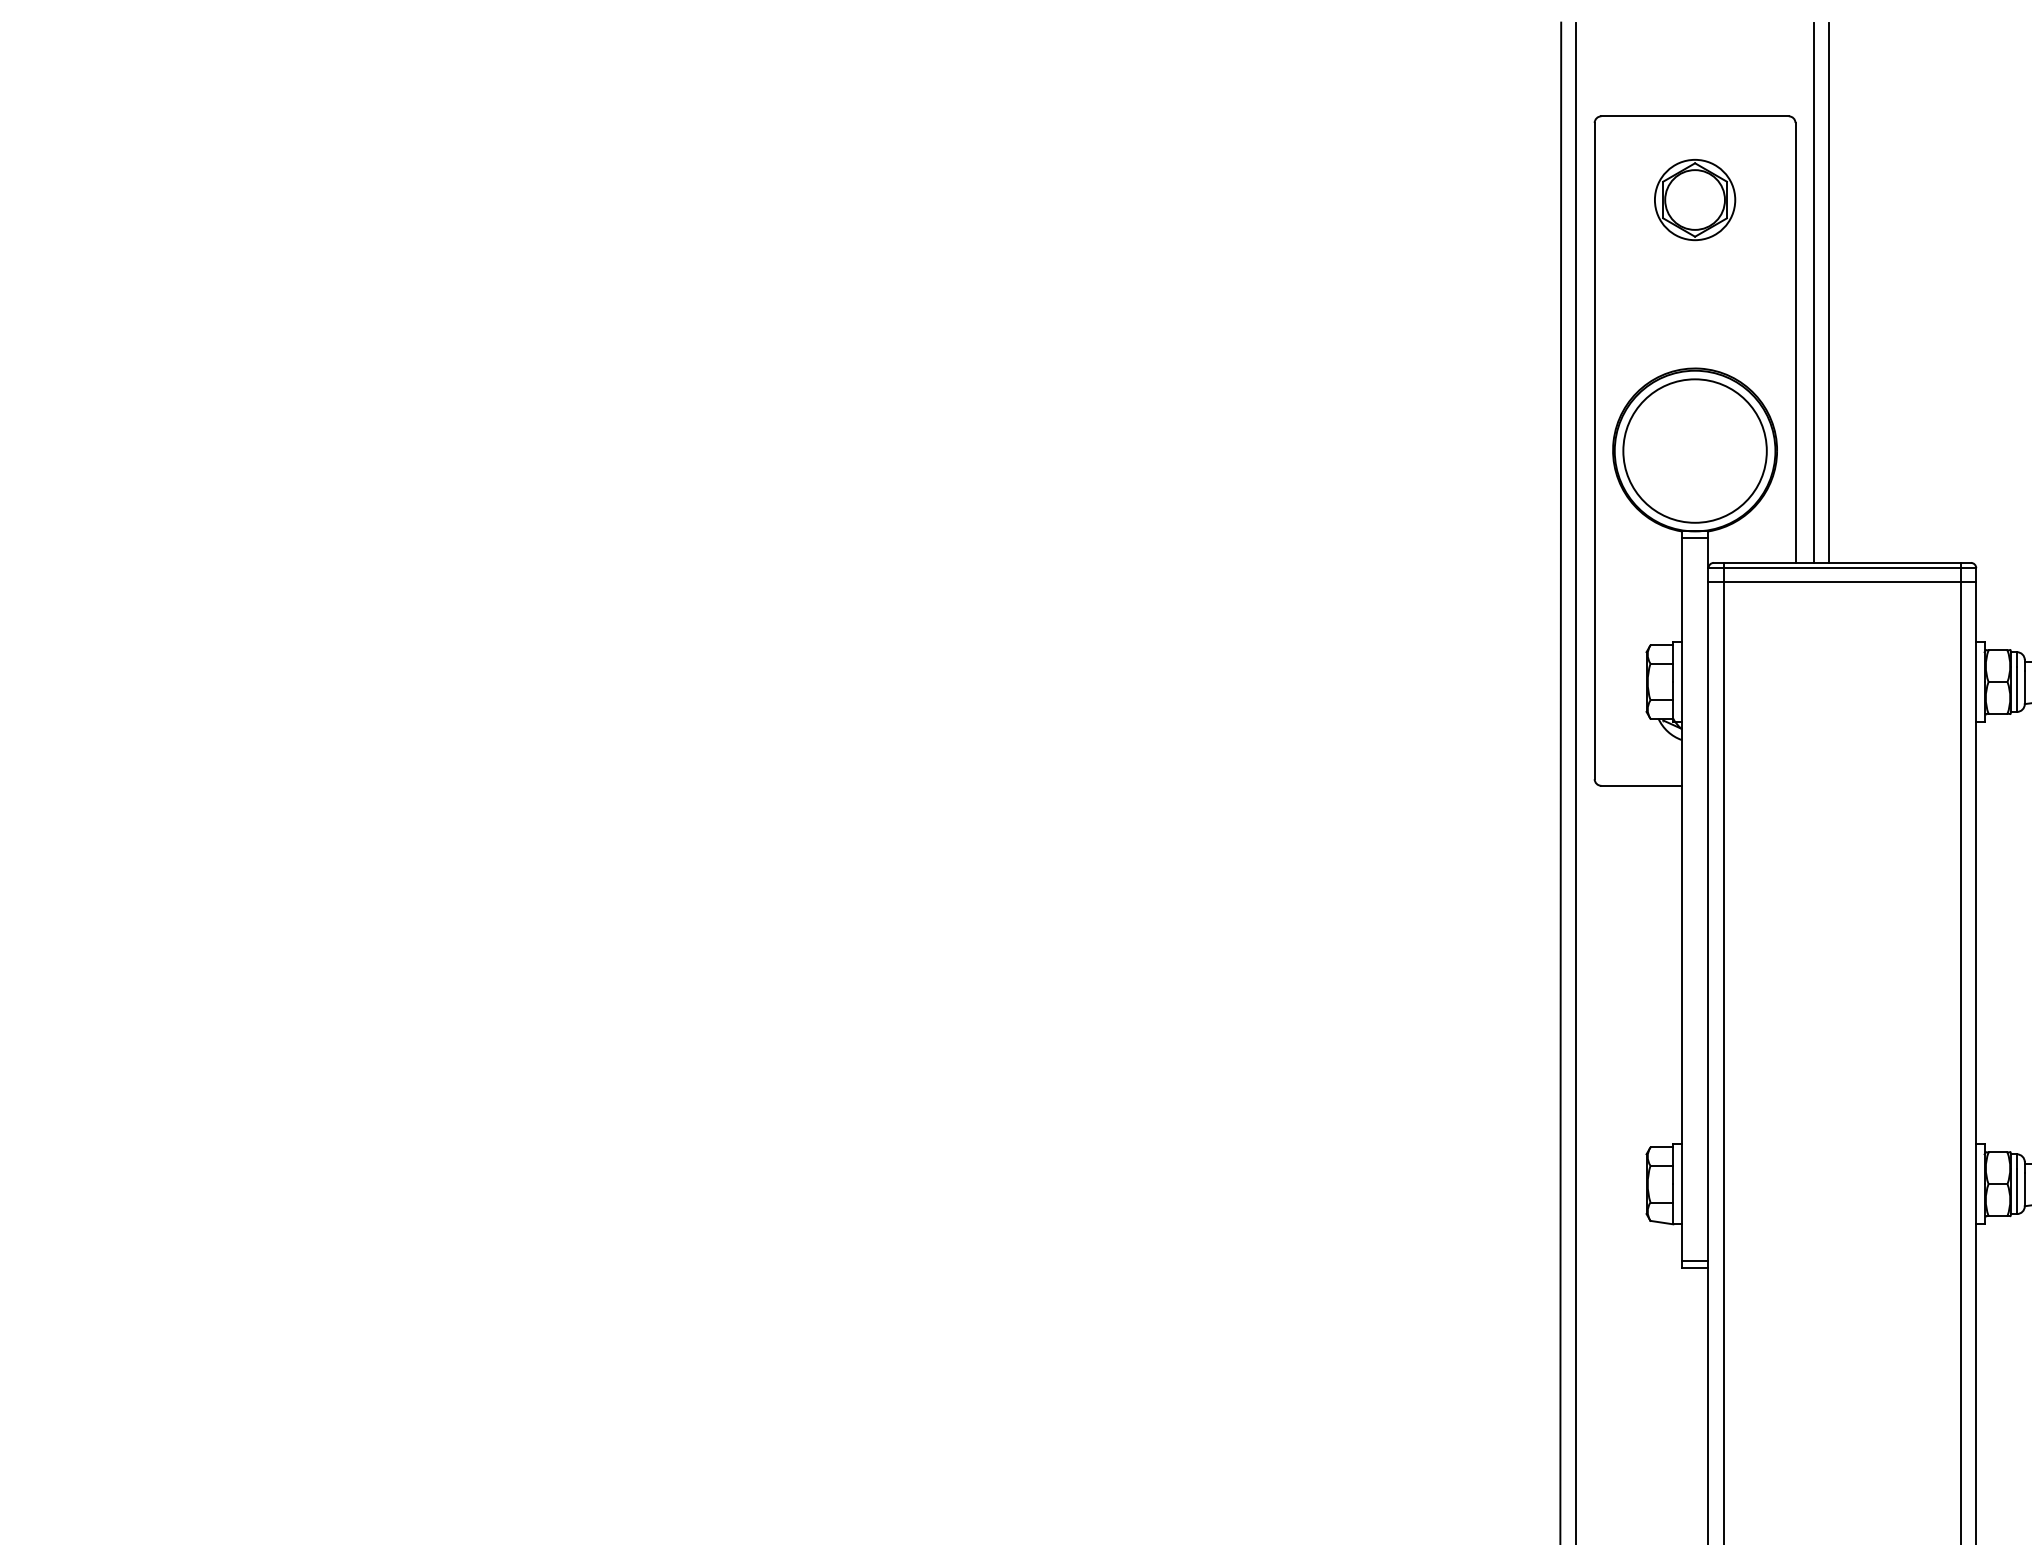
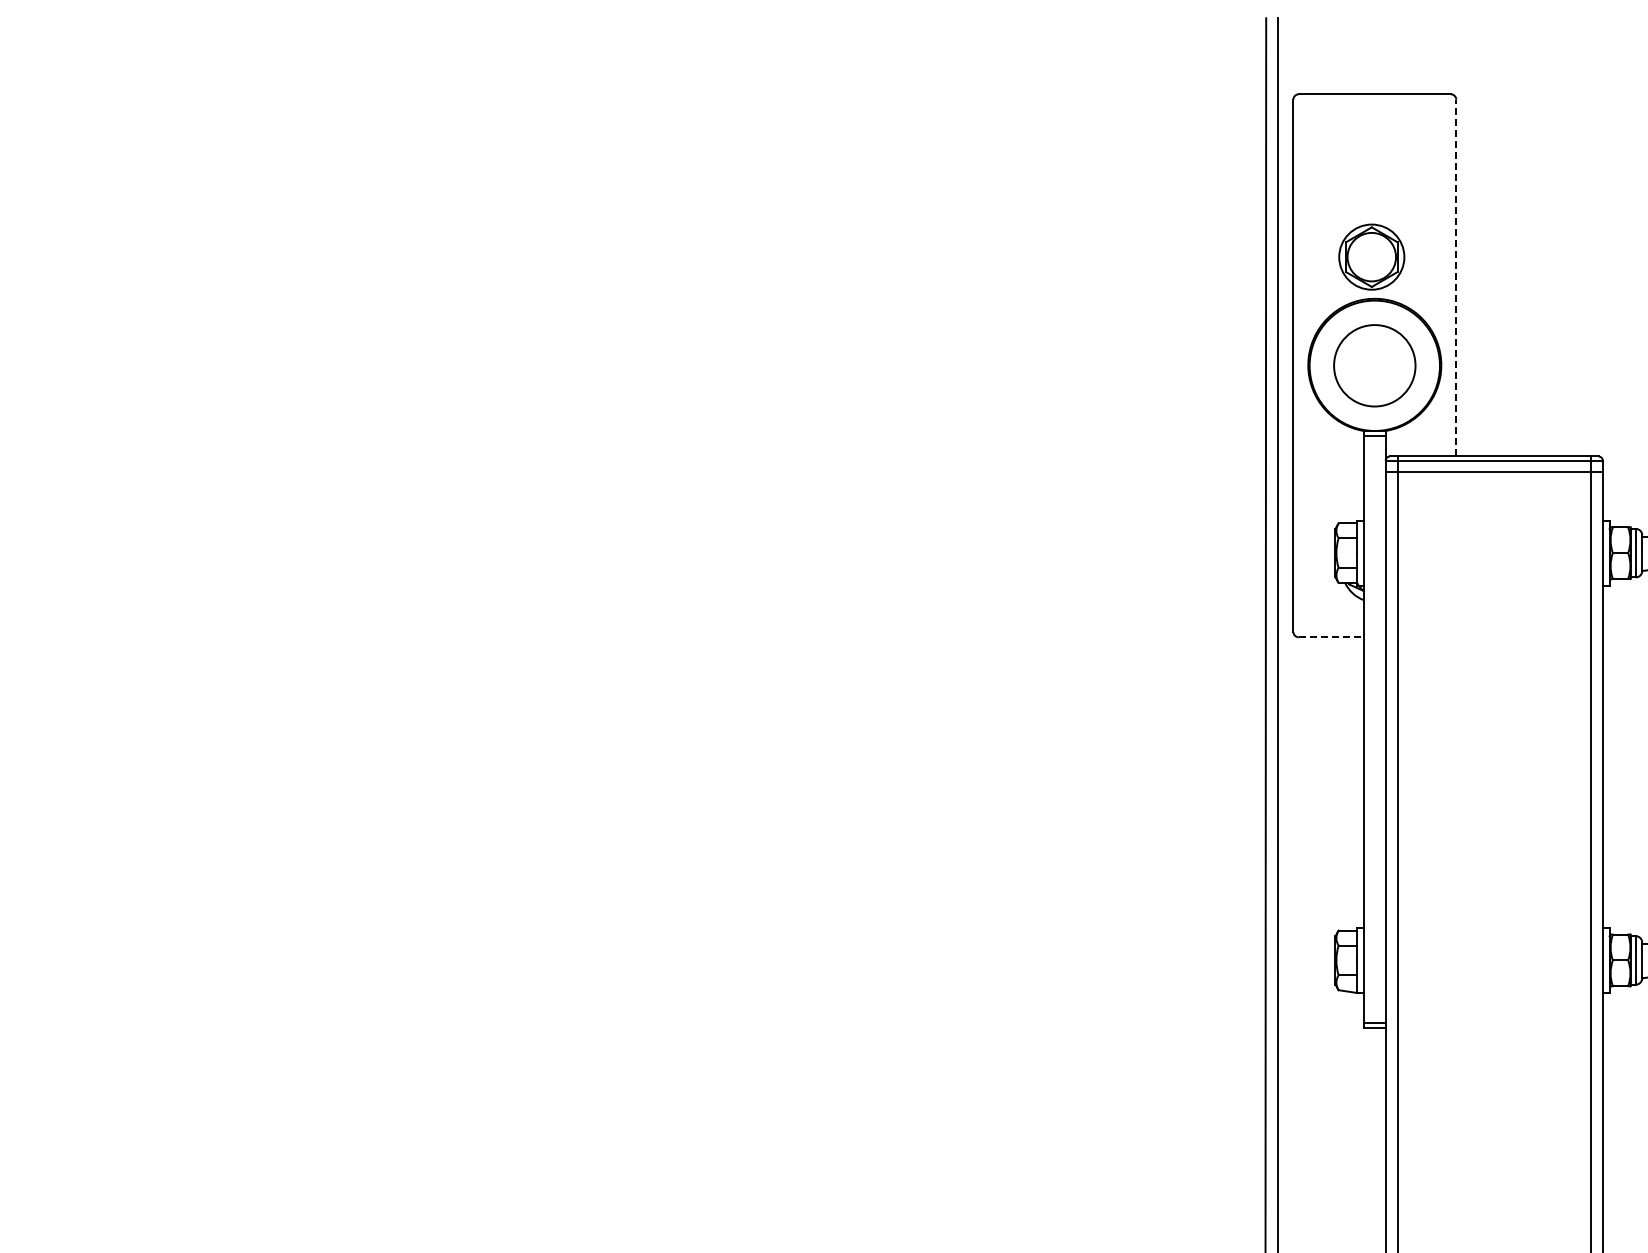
part: (1694, 199) -> (1371, 256), moved
line: (1814, 292) -> (1471, 237), removed
line: (1829, 292) -> (1483, 237), removed
line: (1795, 342) -> (1456, 277), solid -> dashed
circle: (1694, 450) -> (1374, 365), size x0.7
line: (1641, 786) -> (1331, 637), solid -> dashed

